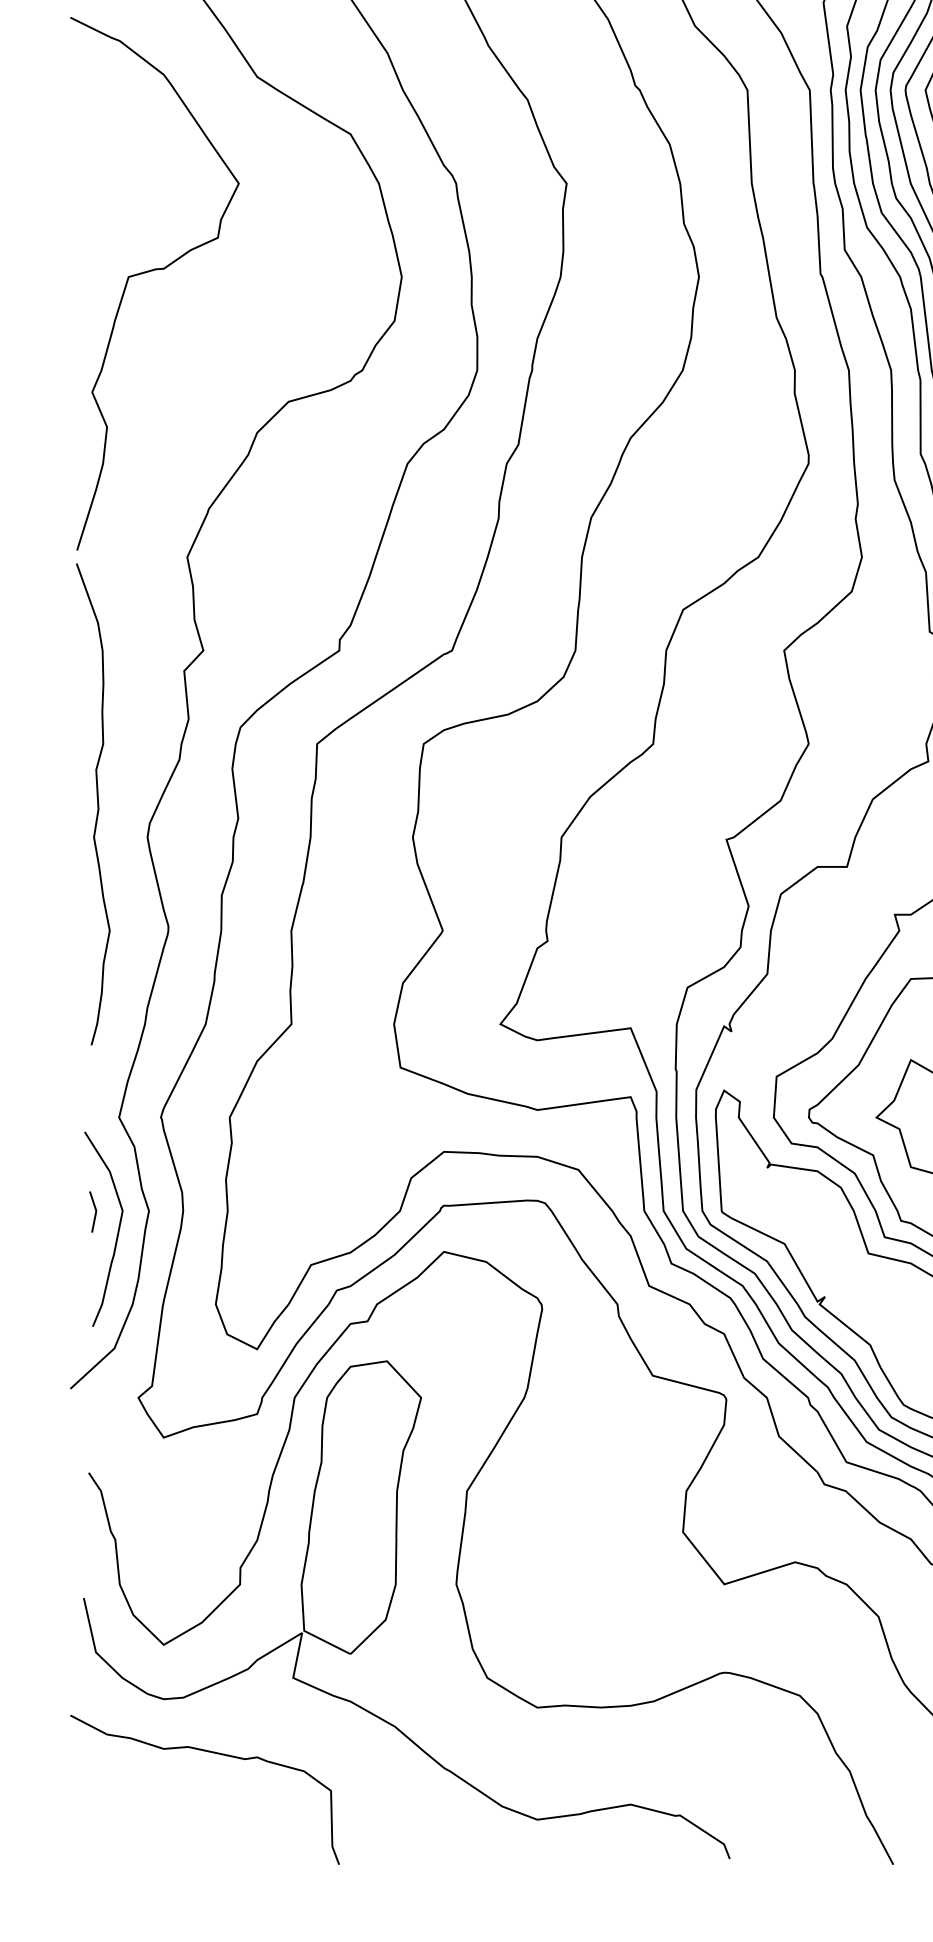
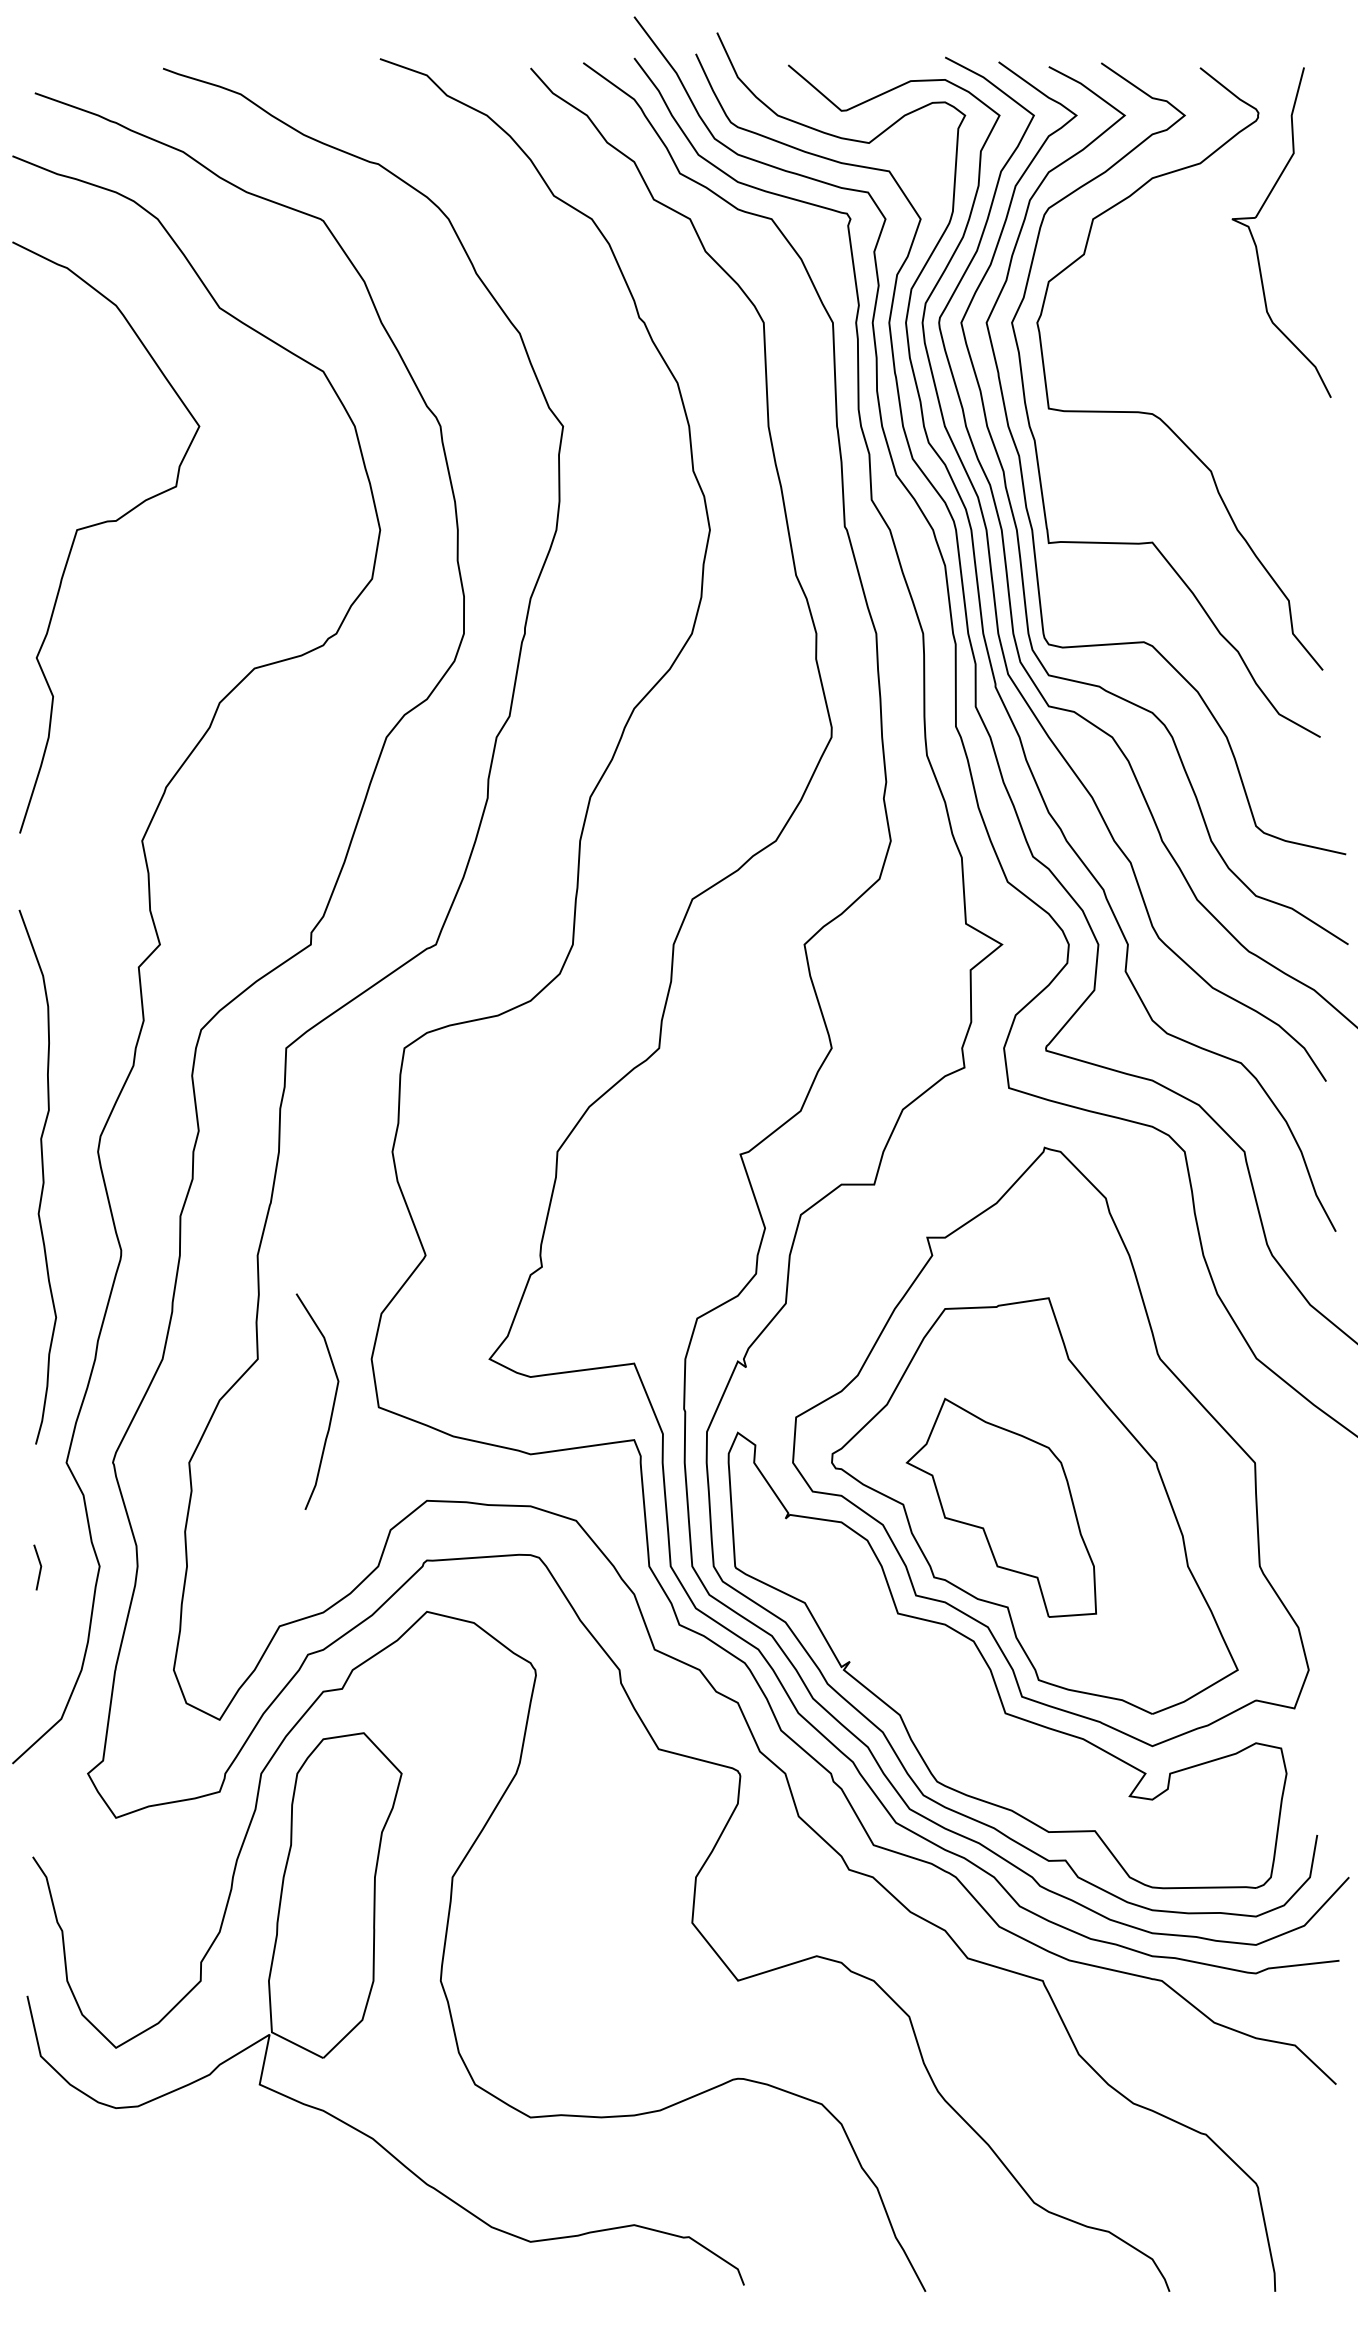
curve: (97, 803) -> (42, 1176), moved
curve: (117, 1232) -> (332, 1405), moved
curve: (213, 1753) -> (171, 2168), removed

